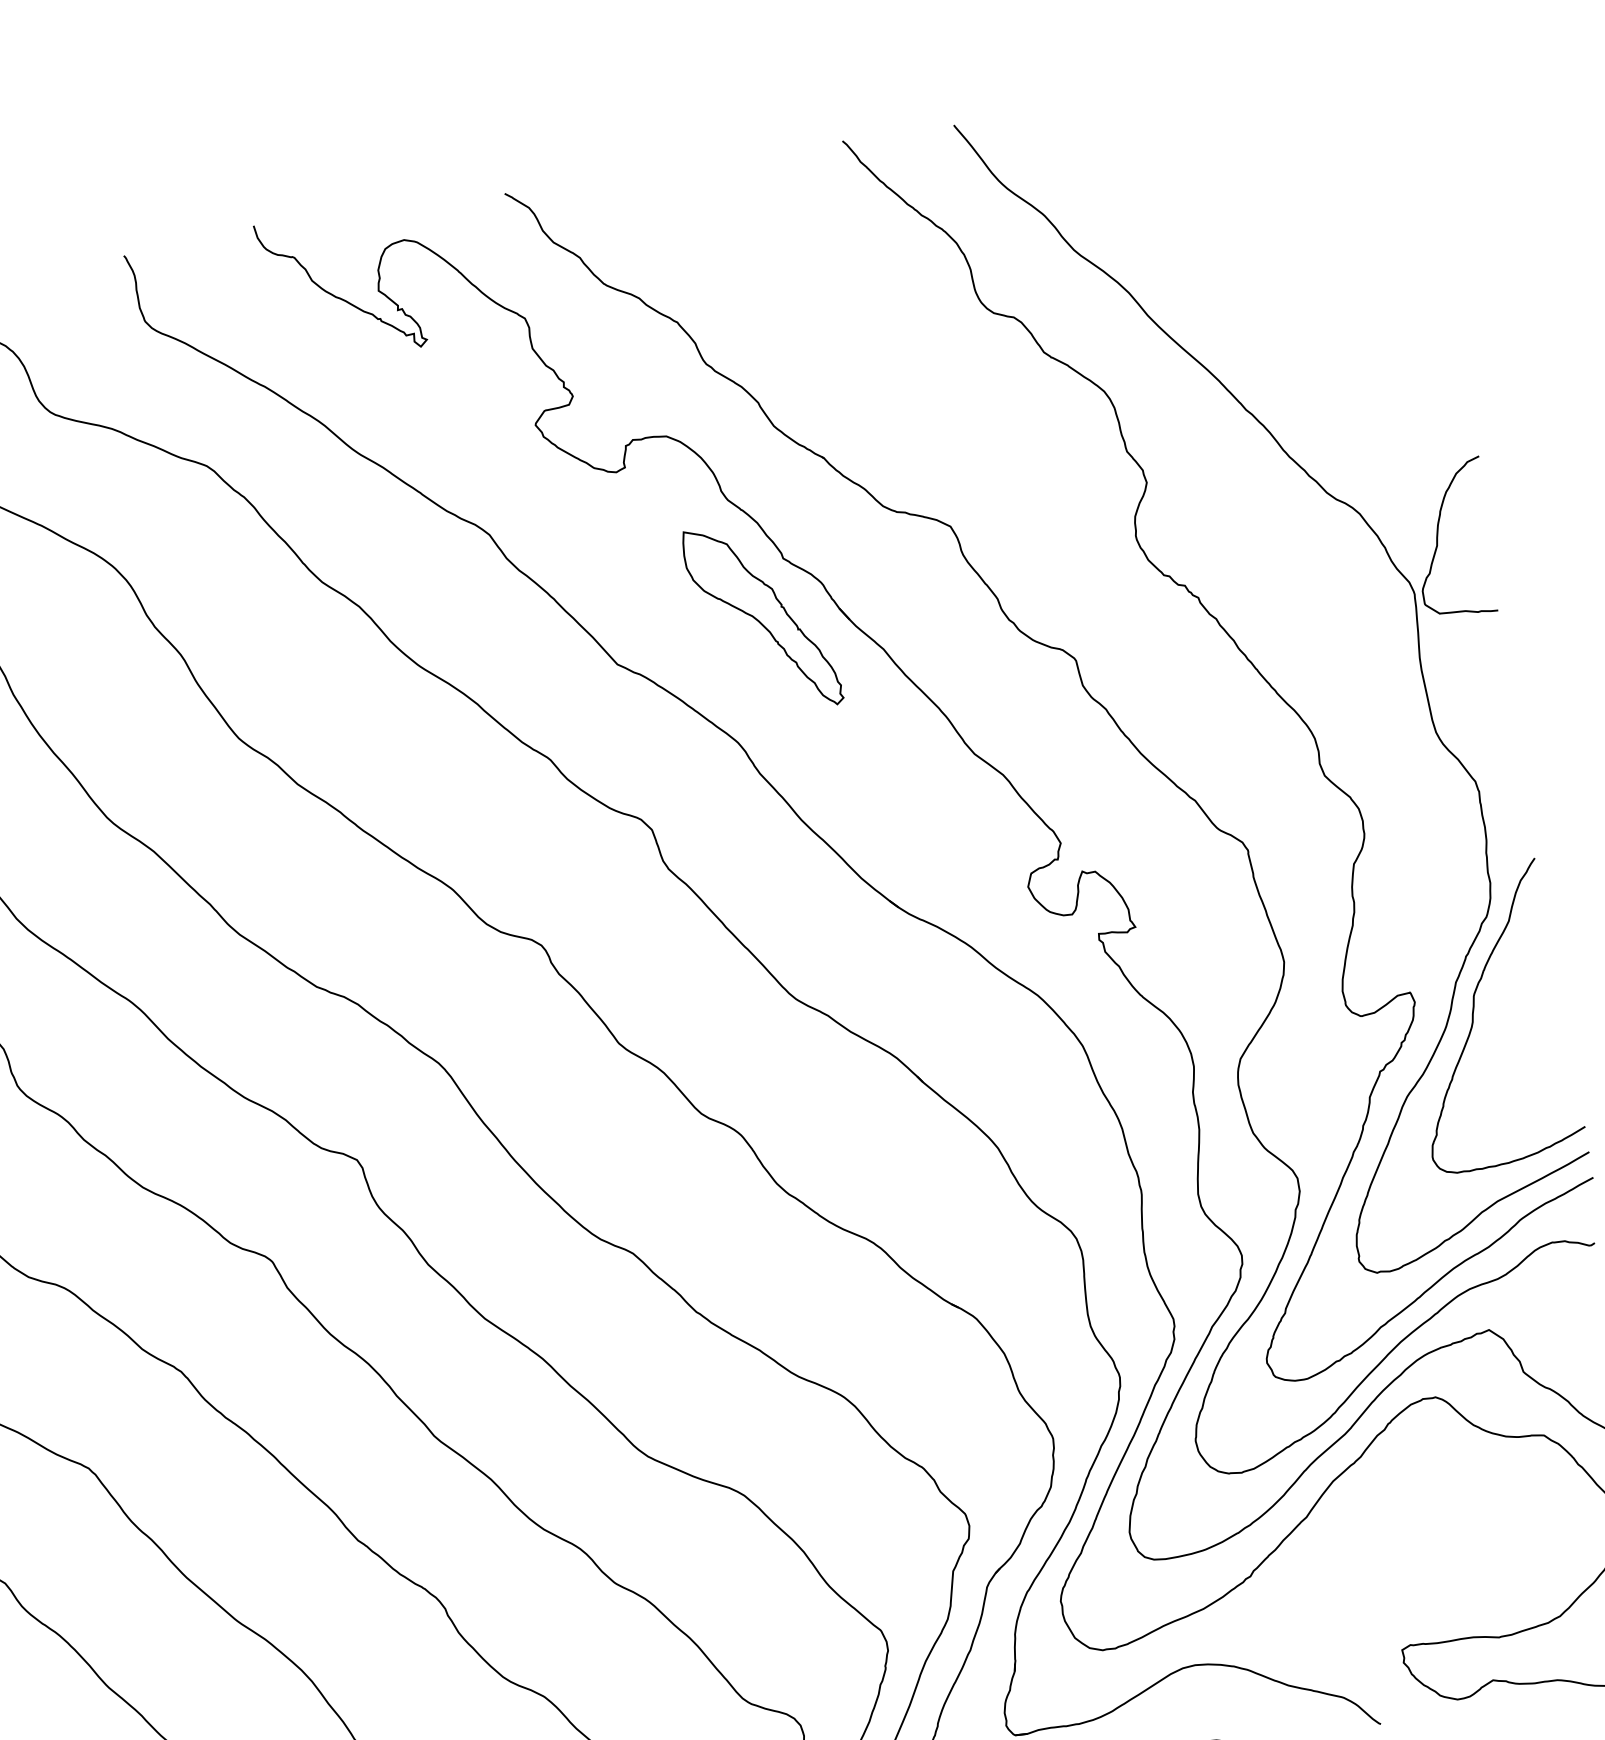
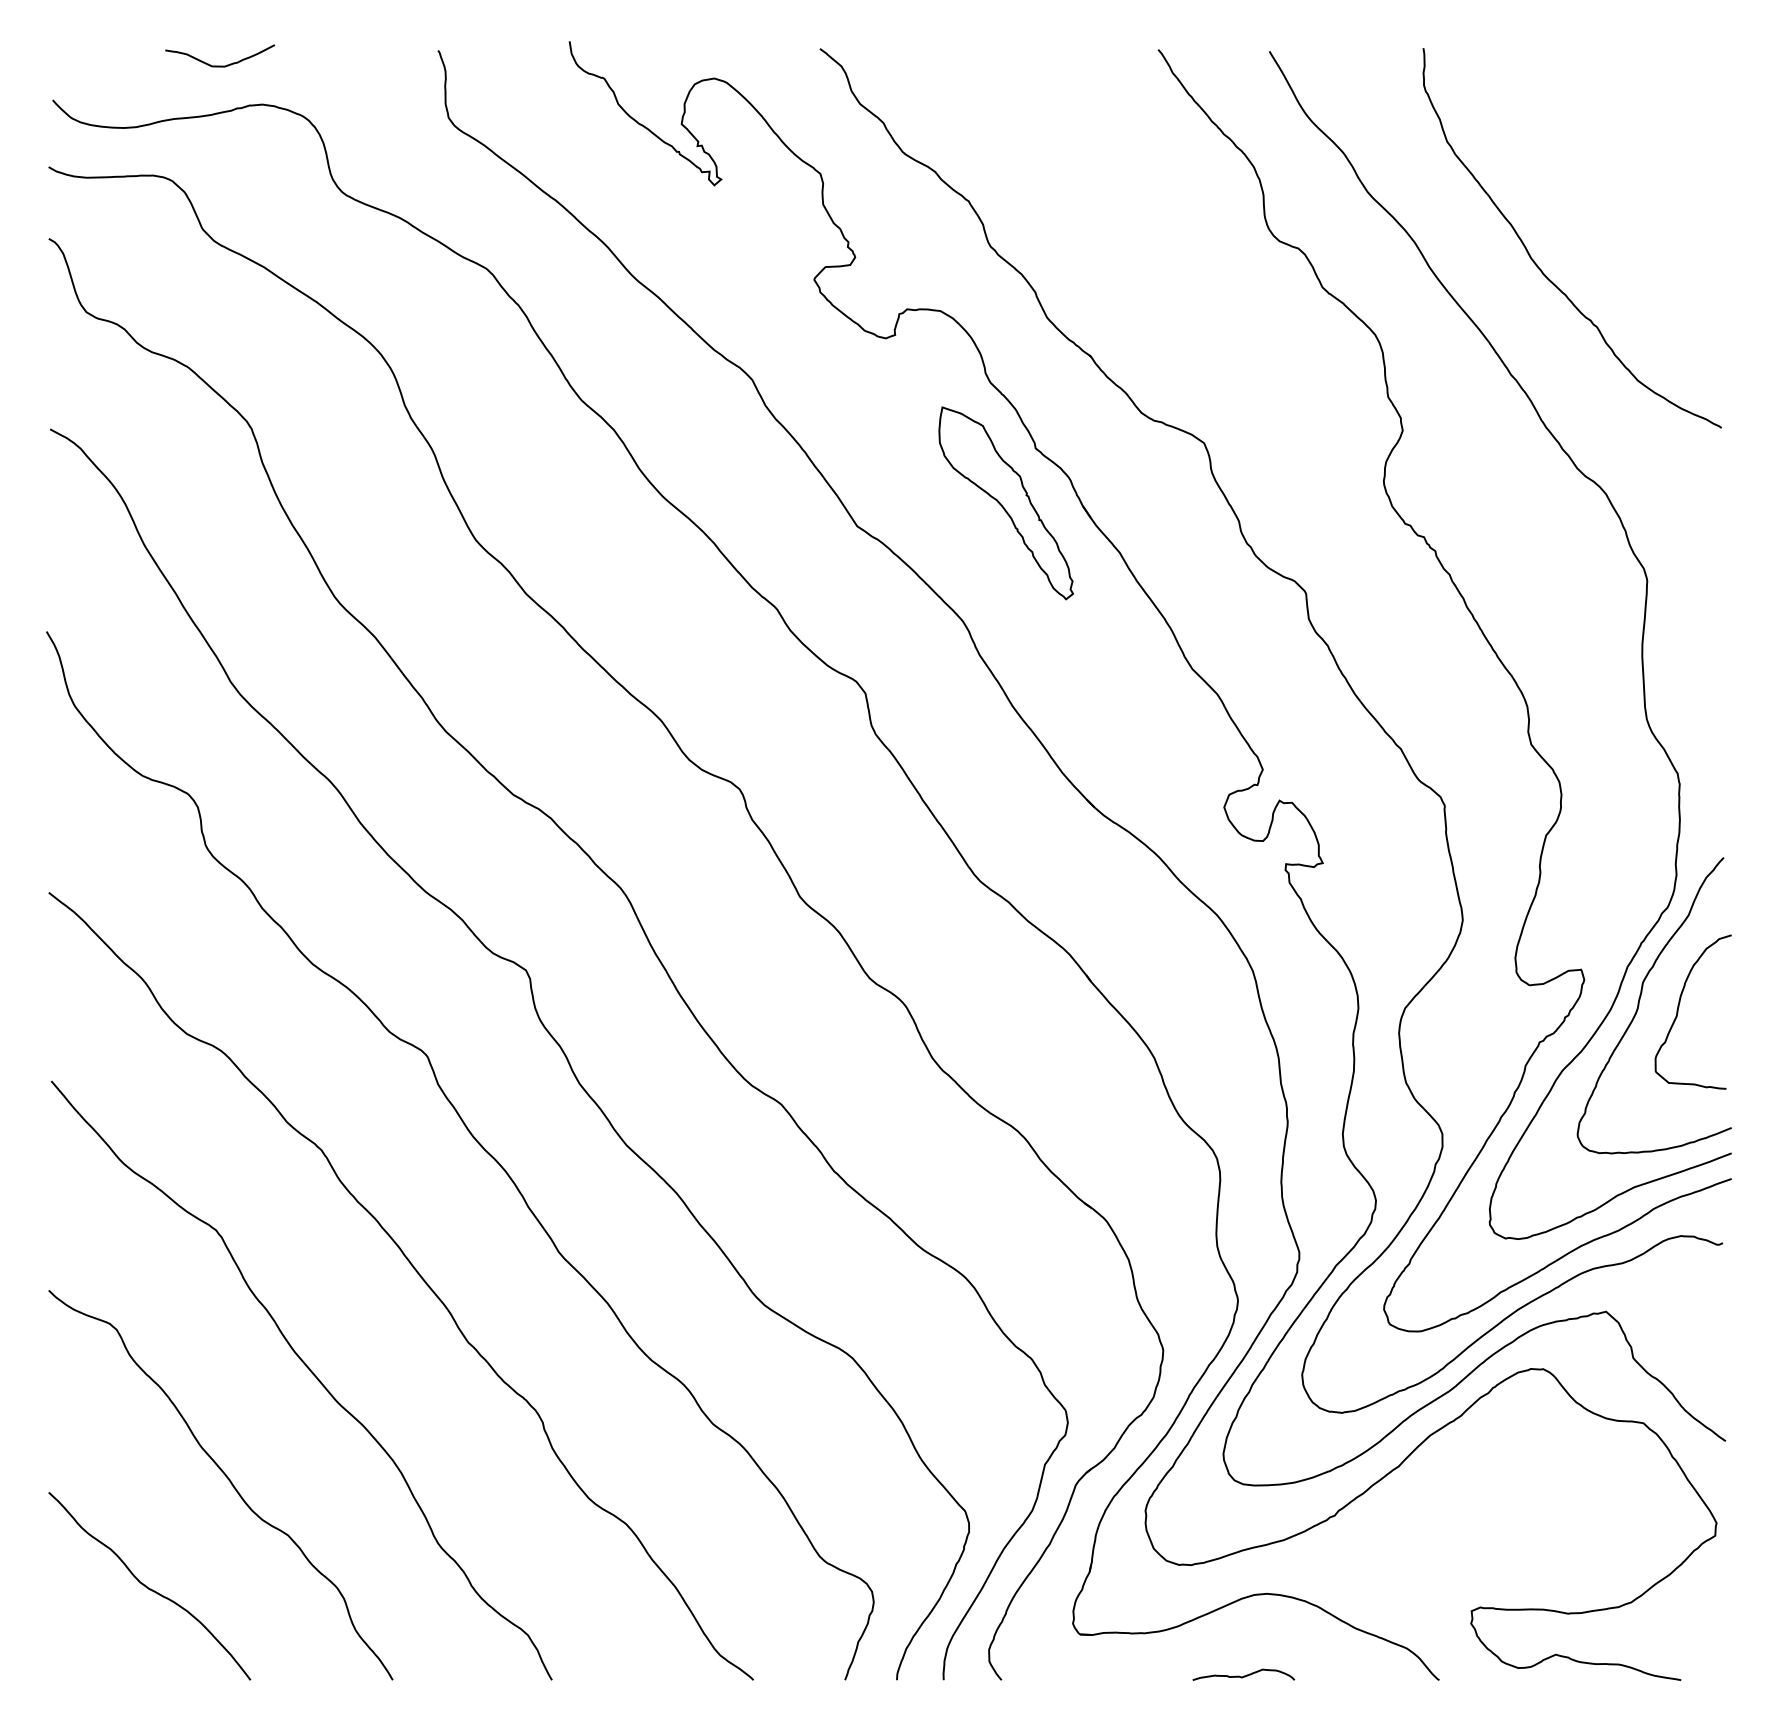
curve: (1255, 295) -> (1537, 264), added
curve: (1438, 536) -> (1679, 1007), moved

